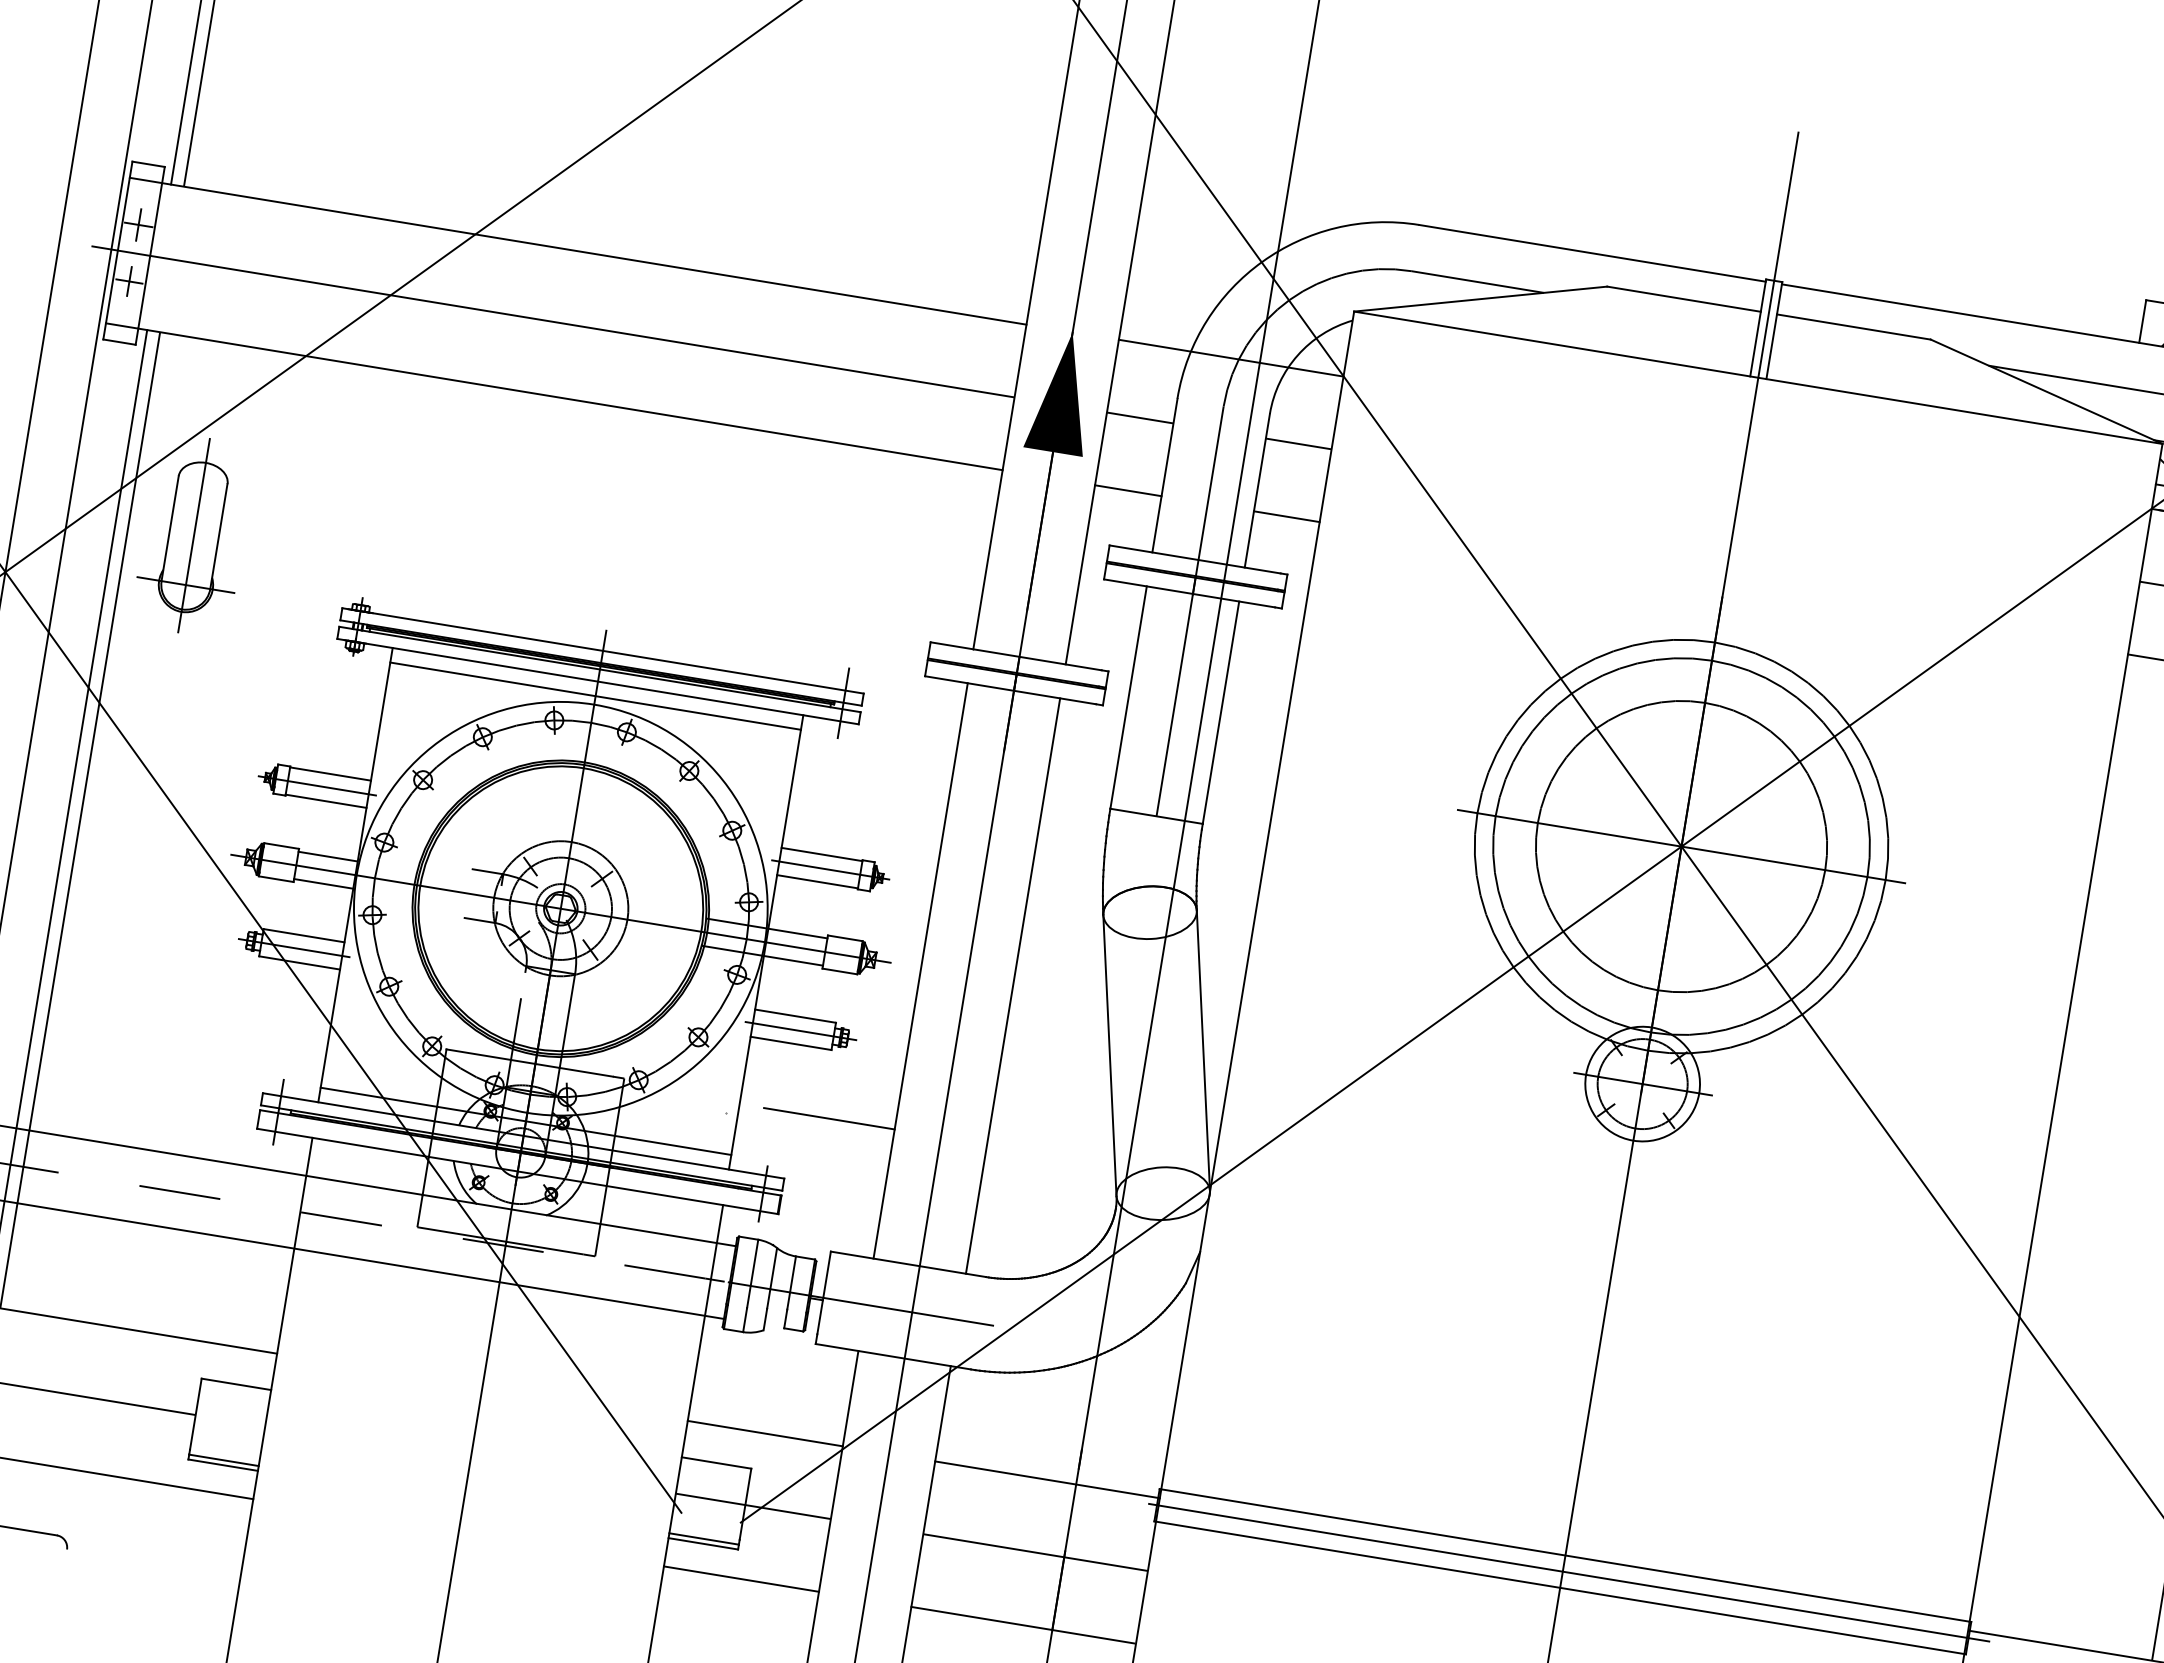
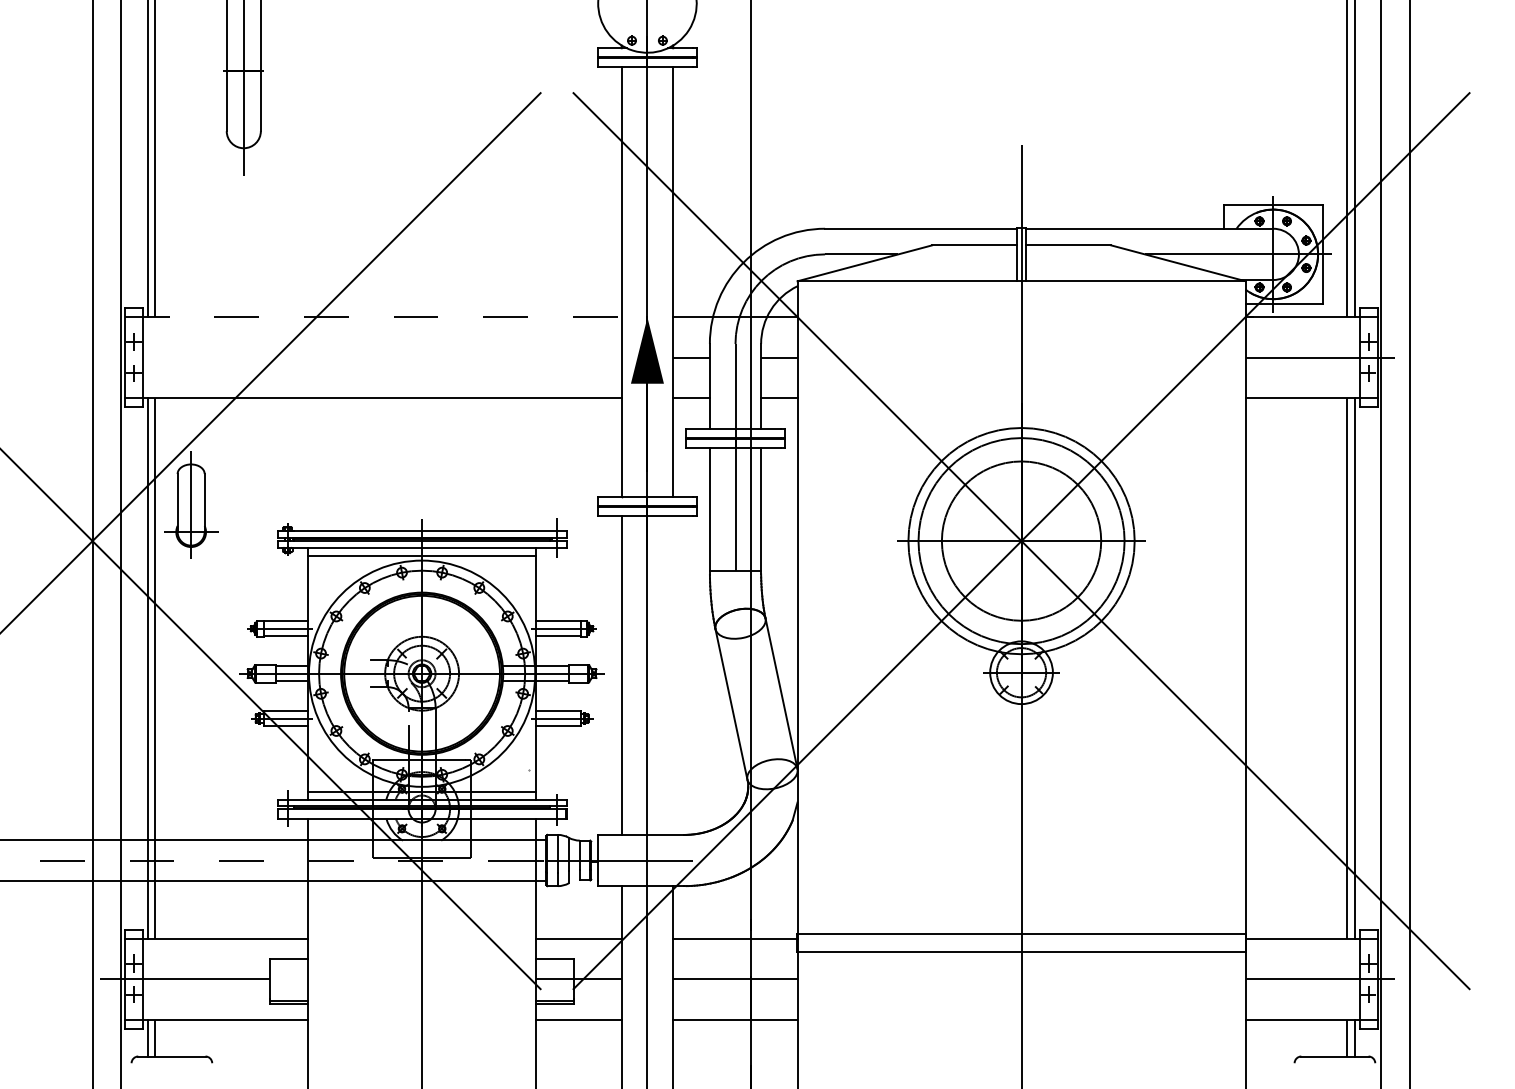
line: (578, 251) -> (373, 317), solid -> dashed
line: (552, 321) -> (365, 357), removed
line: (1013, 986) -> (673, 675), removed
line: (829, 1119) -> (585, 763), removed
line: (1568, 1571) -> (1024, 942), removed

